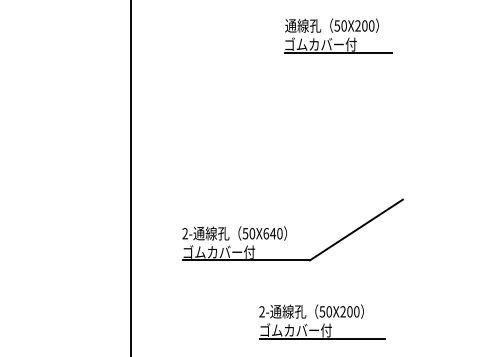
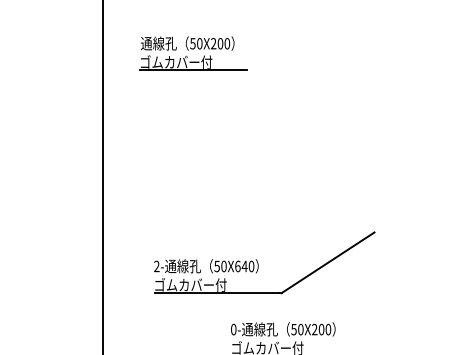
part: (338, 35) -> (194, 53), moved
part: (292, 229) -> (264, 262), moved
text: (261, 311) -> (233, 329), 2- -> 0-

